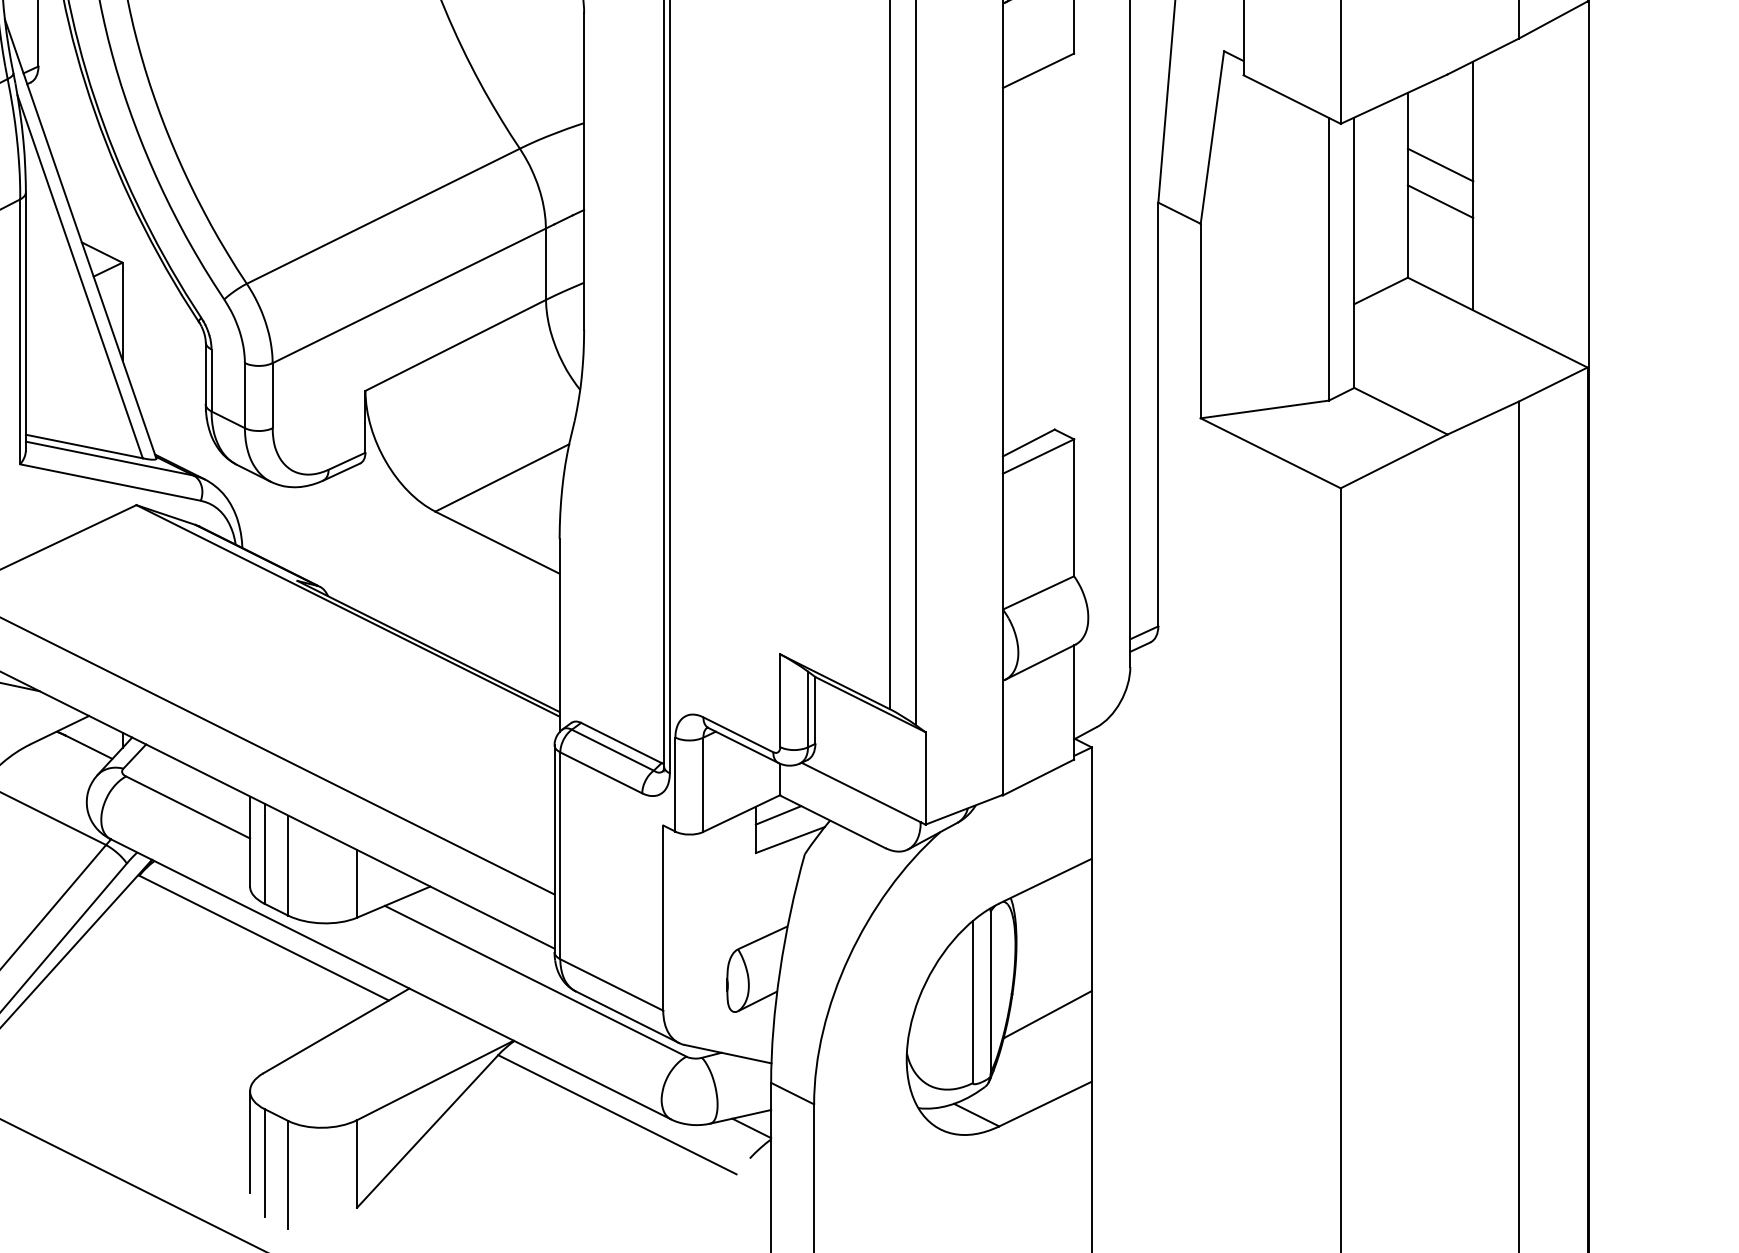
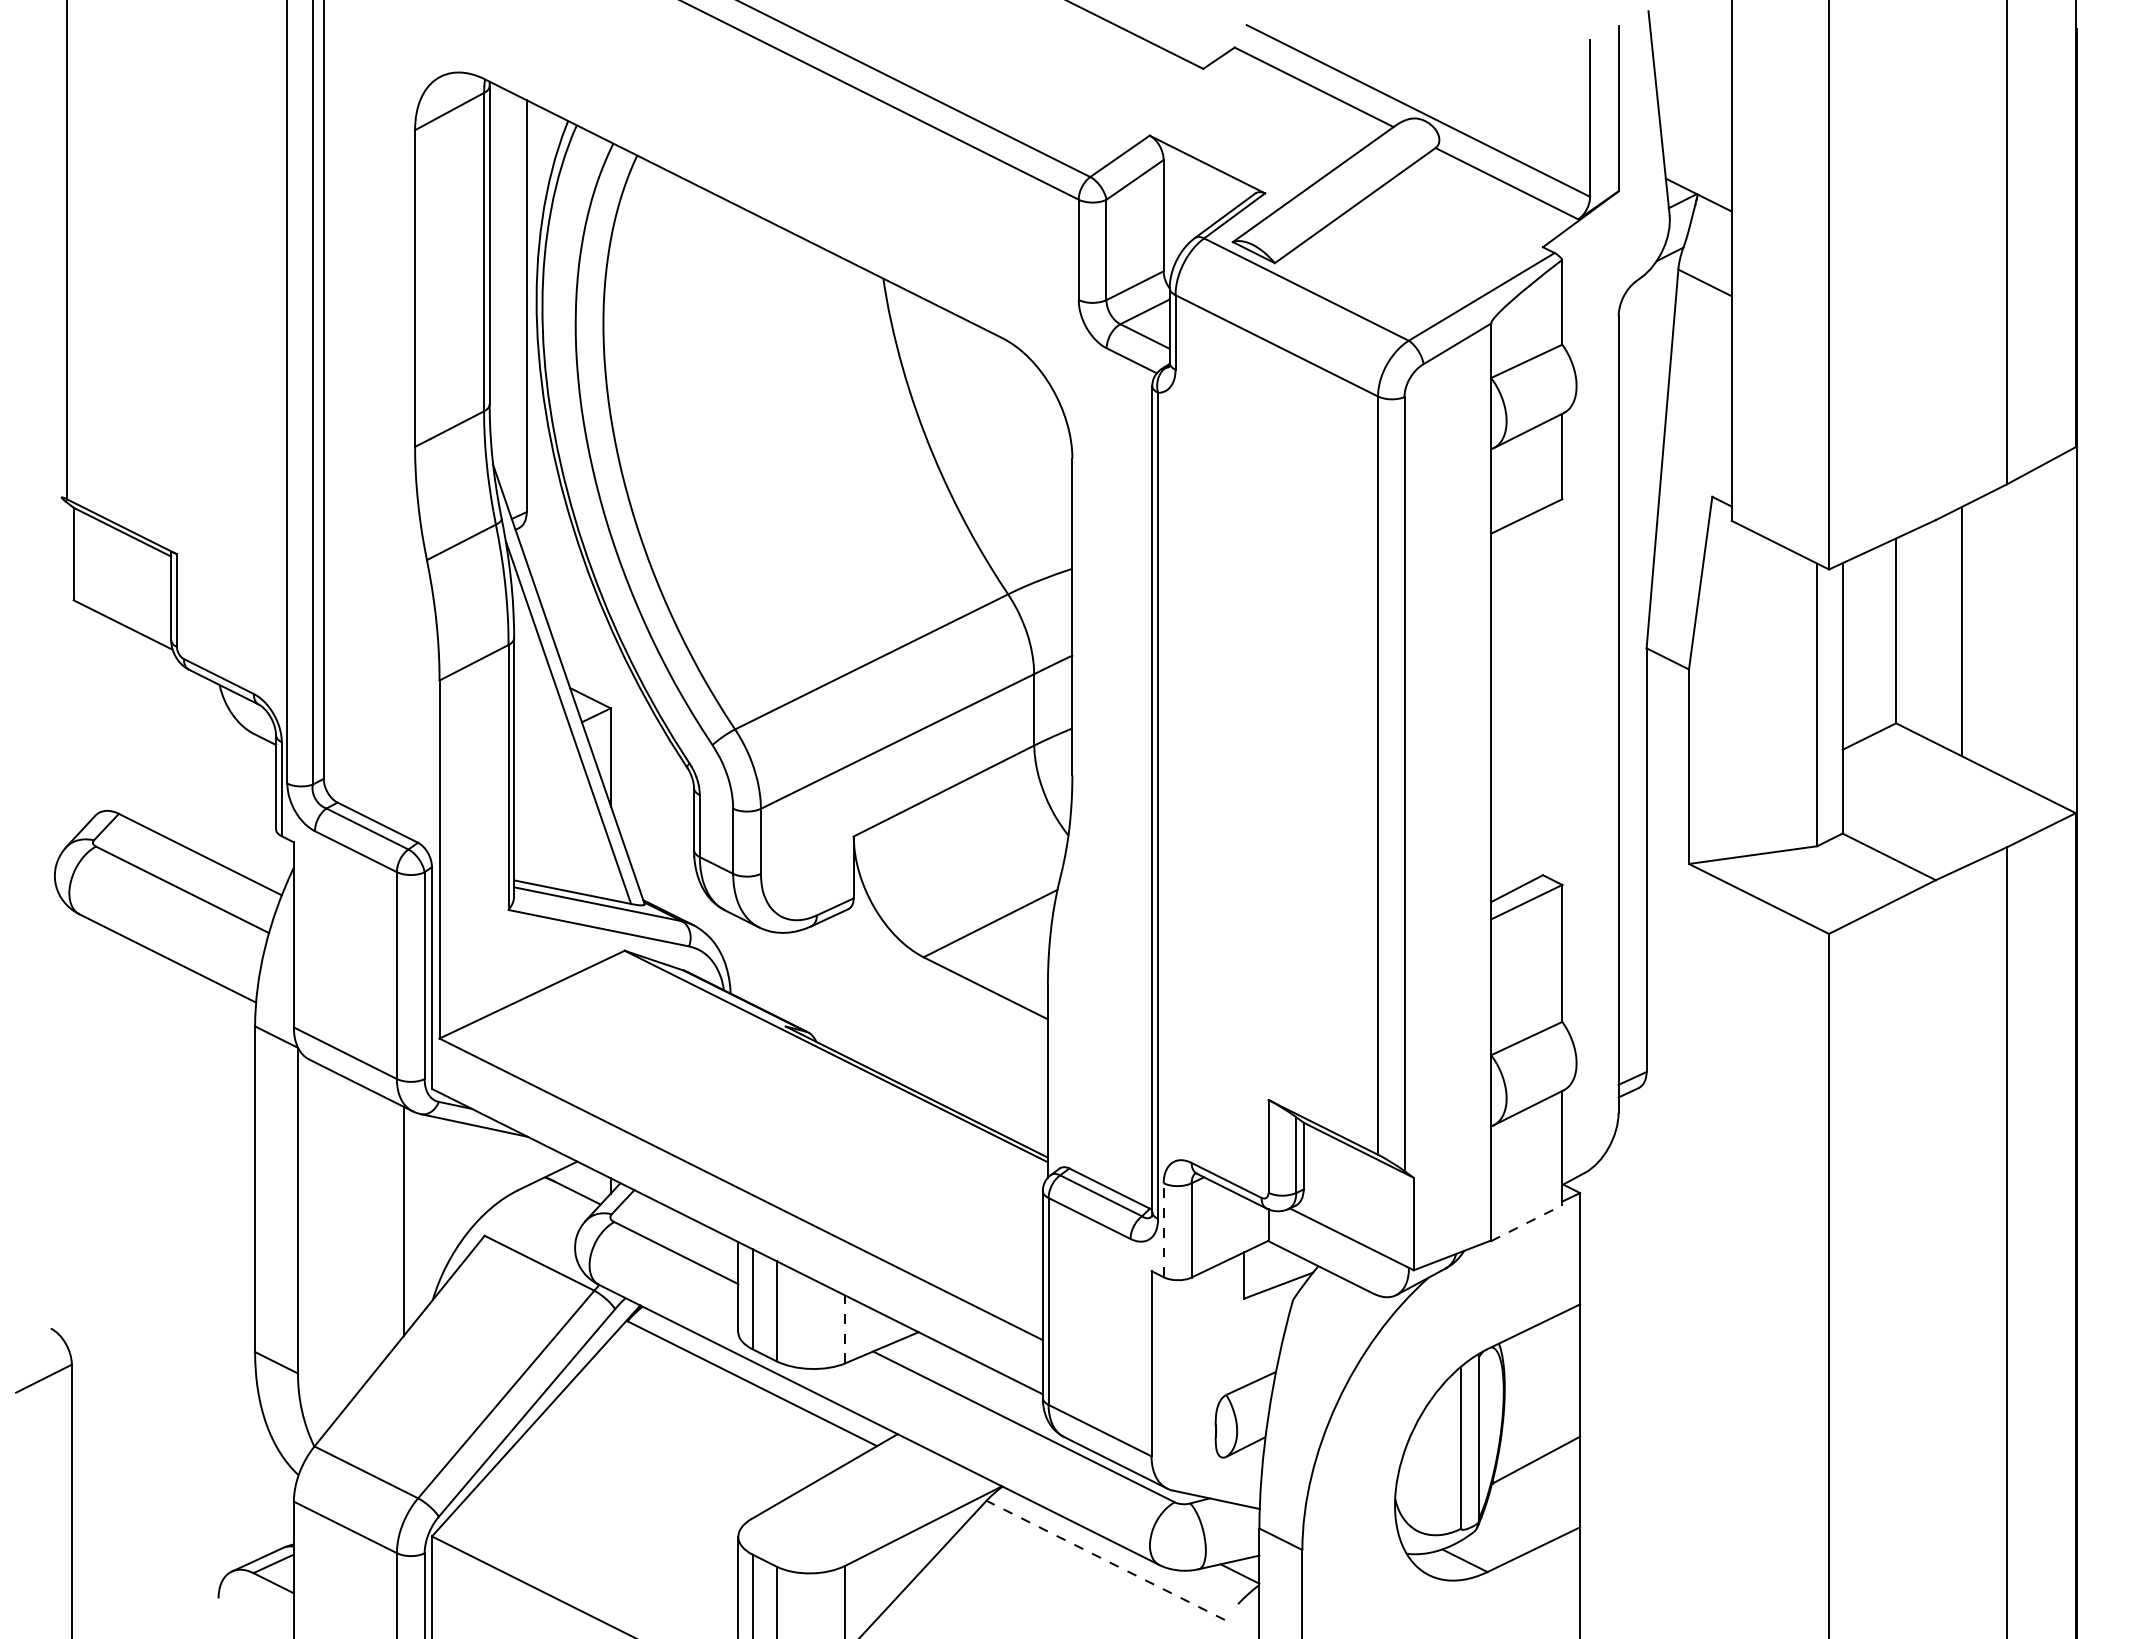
line: (1440, 164) -> (1928, 610), removed
line: (1440, 200) -> (1928, 646), removed
line: (1038, 777) -> (1526, 1223), solid -> dashed
line: (675, 784) -> (1163, 1230), solid -> dashed
line: (778, 814) -> (1266, 1260), removed
line: (357, 883) -> (845, 1329), solid -> dashed
line: (617, 1114) -> (1105, 1560), solid -> dashed

